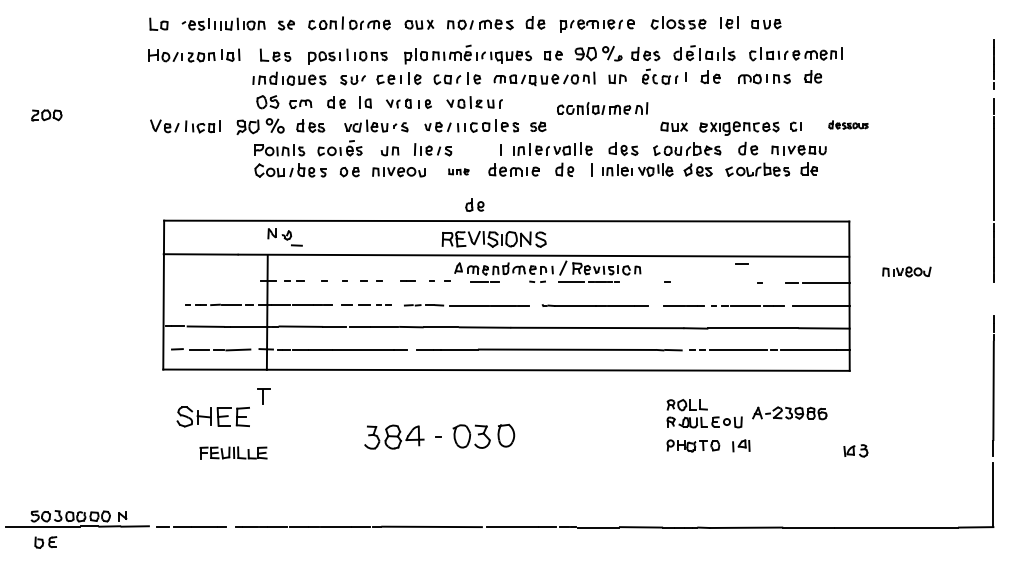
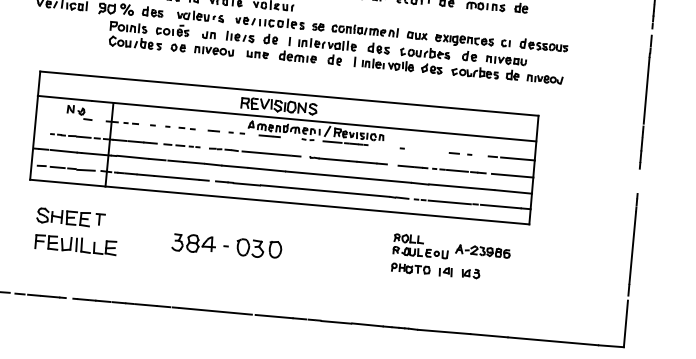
part: (602, 108) -> (365, 30), moved
part: (848, 124) -> (544, 45), size x1.67
part: (458, 171) -> (257, 54), size x1.43
part: (474, 204) -> (270, 38), moved
part: (284, 237) -> (79, 112), moved
line: (741, 263) -> (454, 153), moved
part: (906, 271) -> (544, 78), moved
part: (263, 396) -> (100, 219), moved
part: (855, 450) -> (470, 273), moved
part: (233, 452) -> (75, 244), size x1.67

